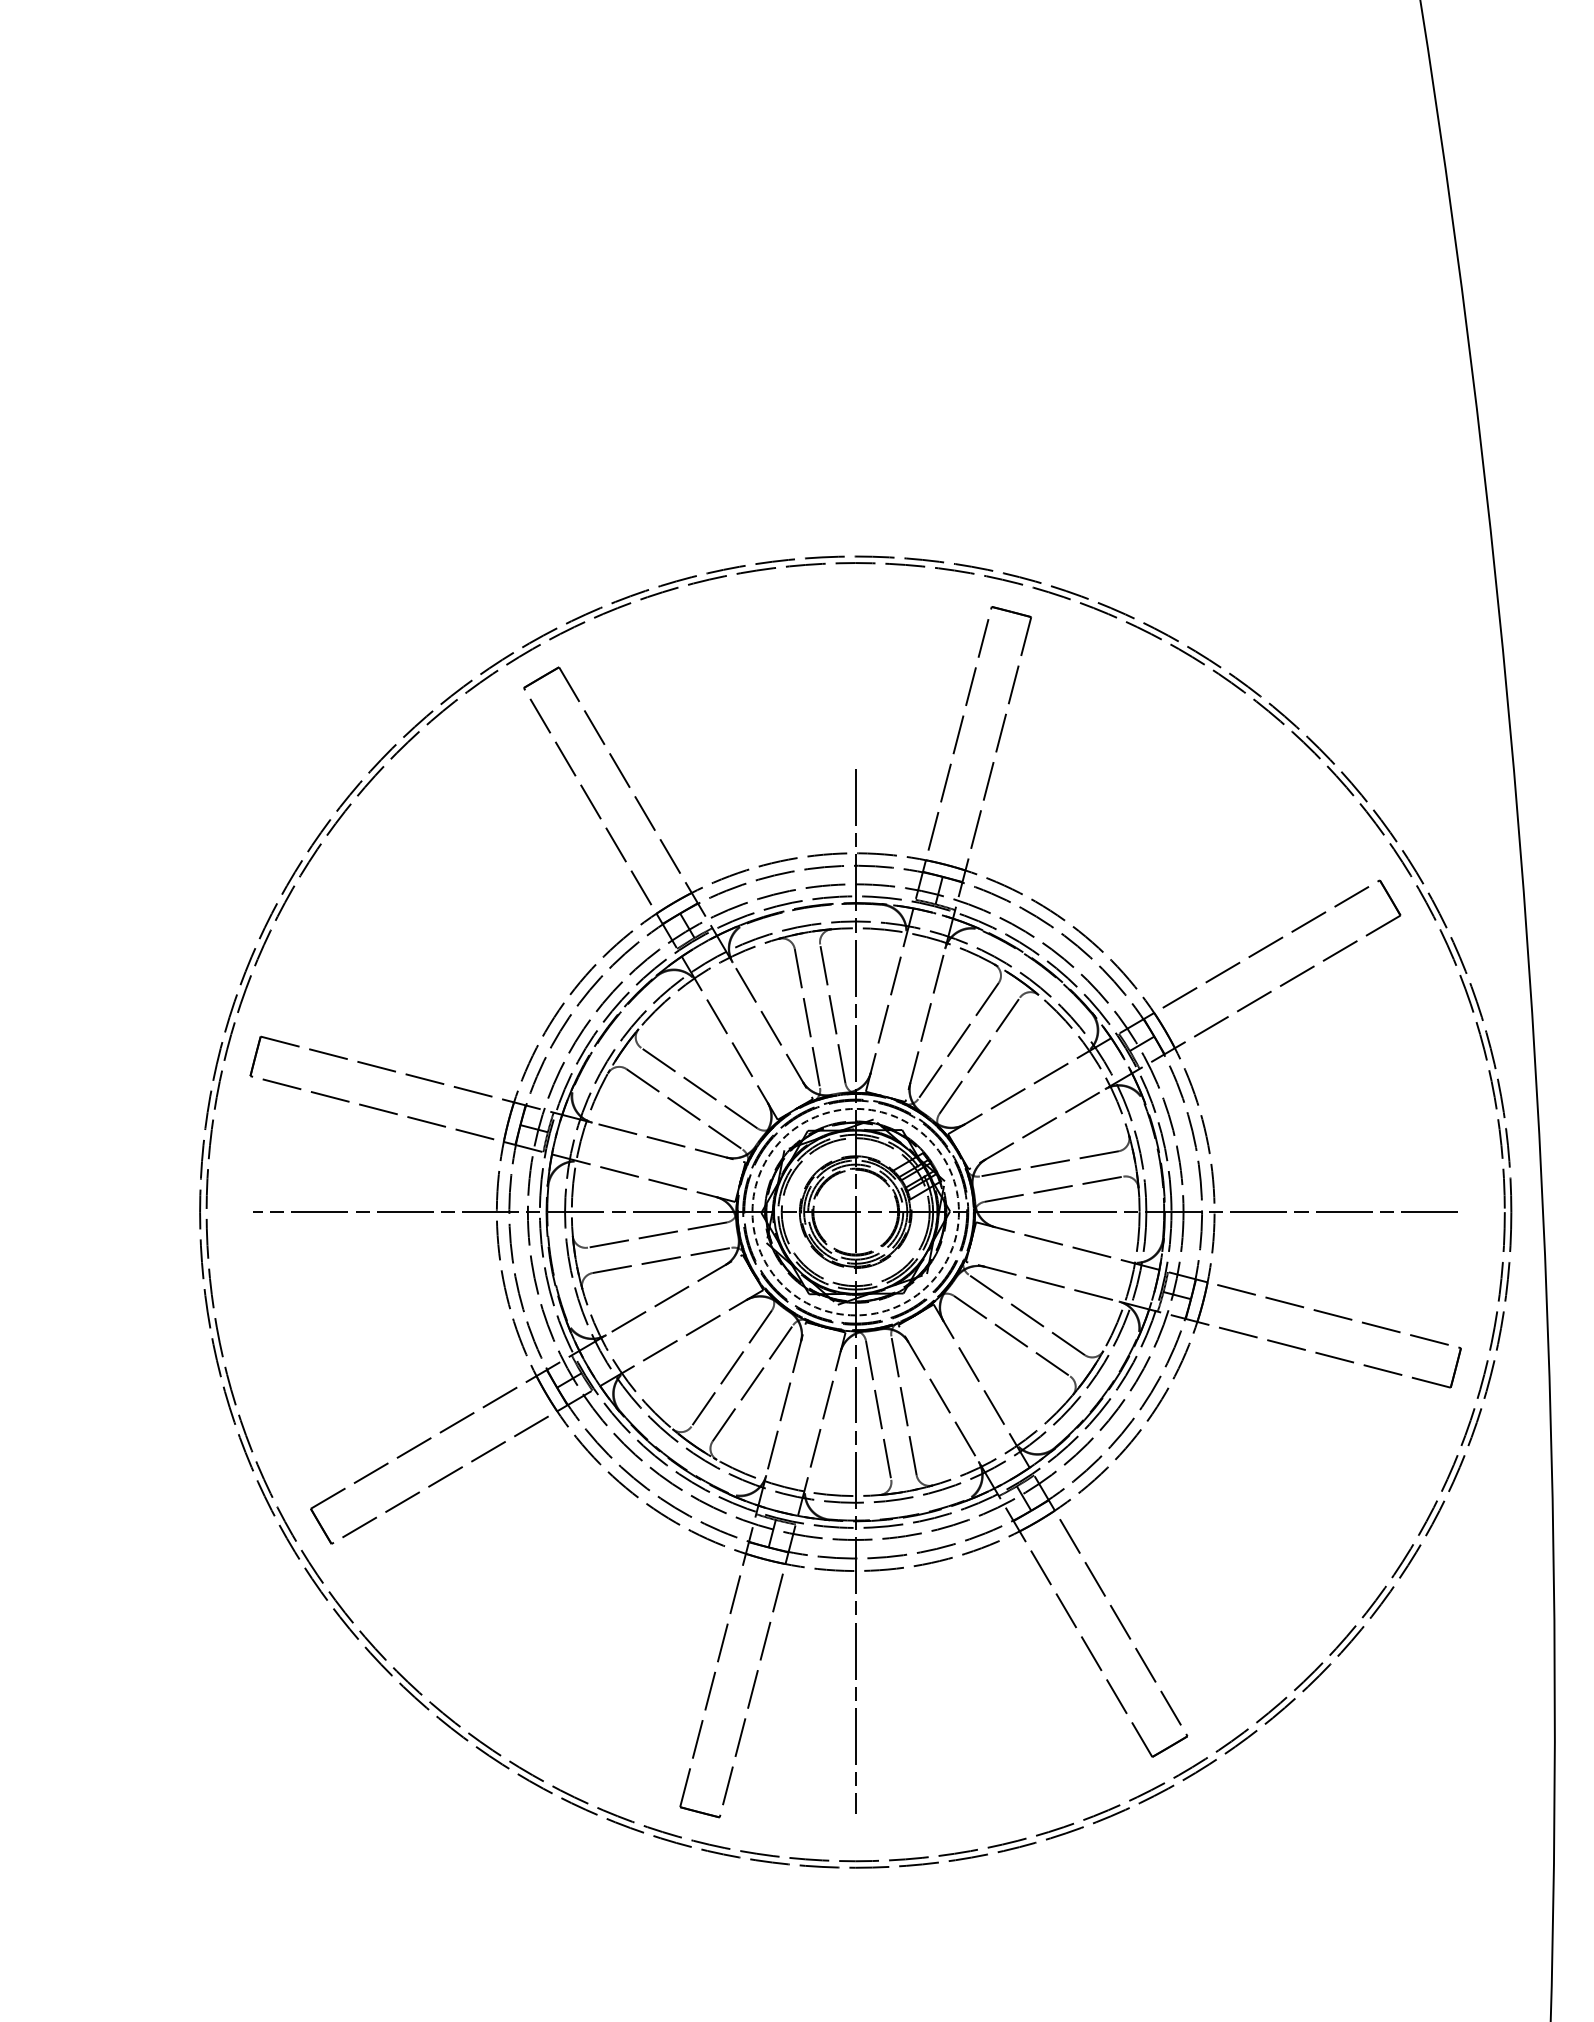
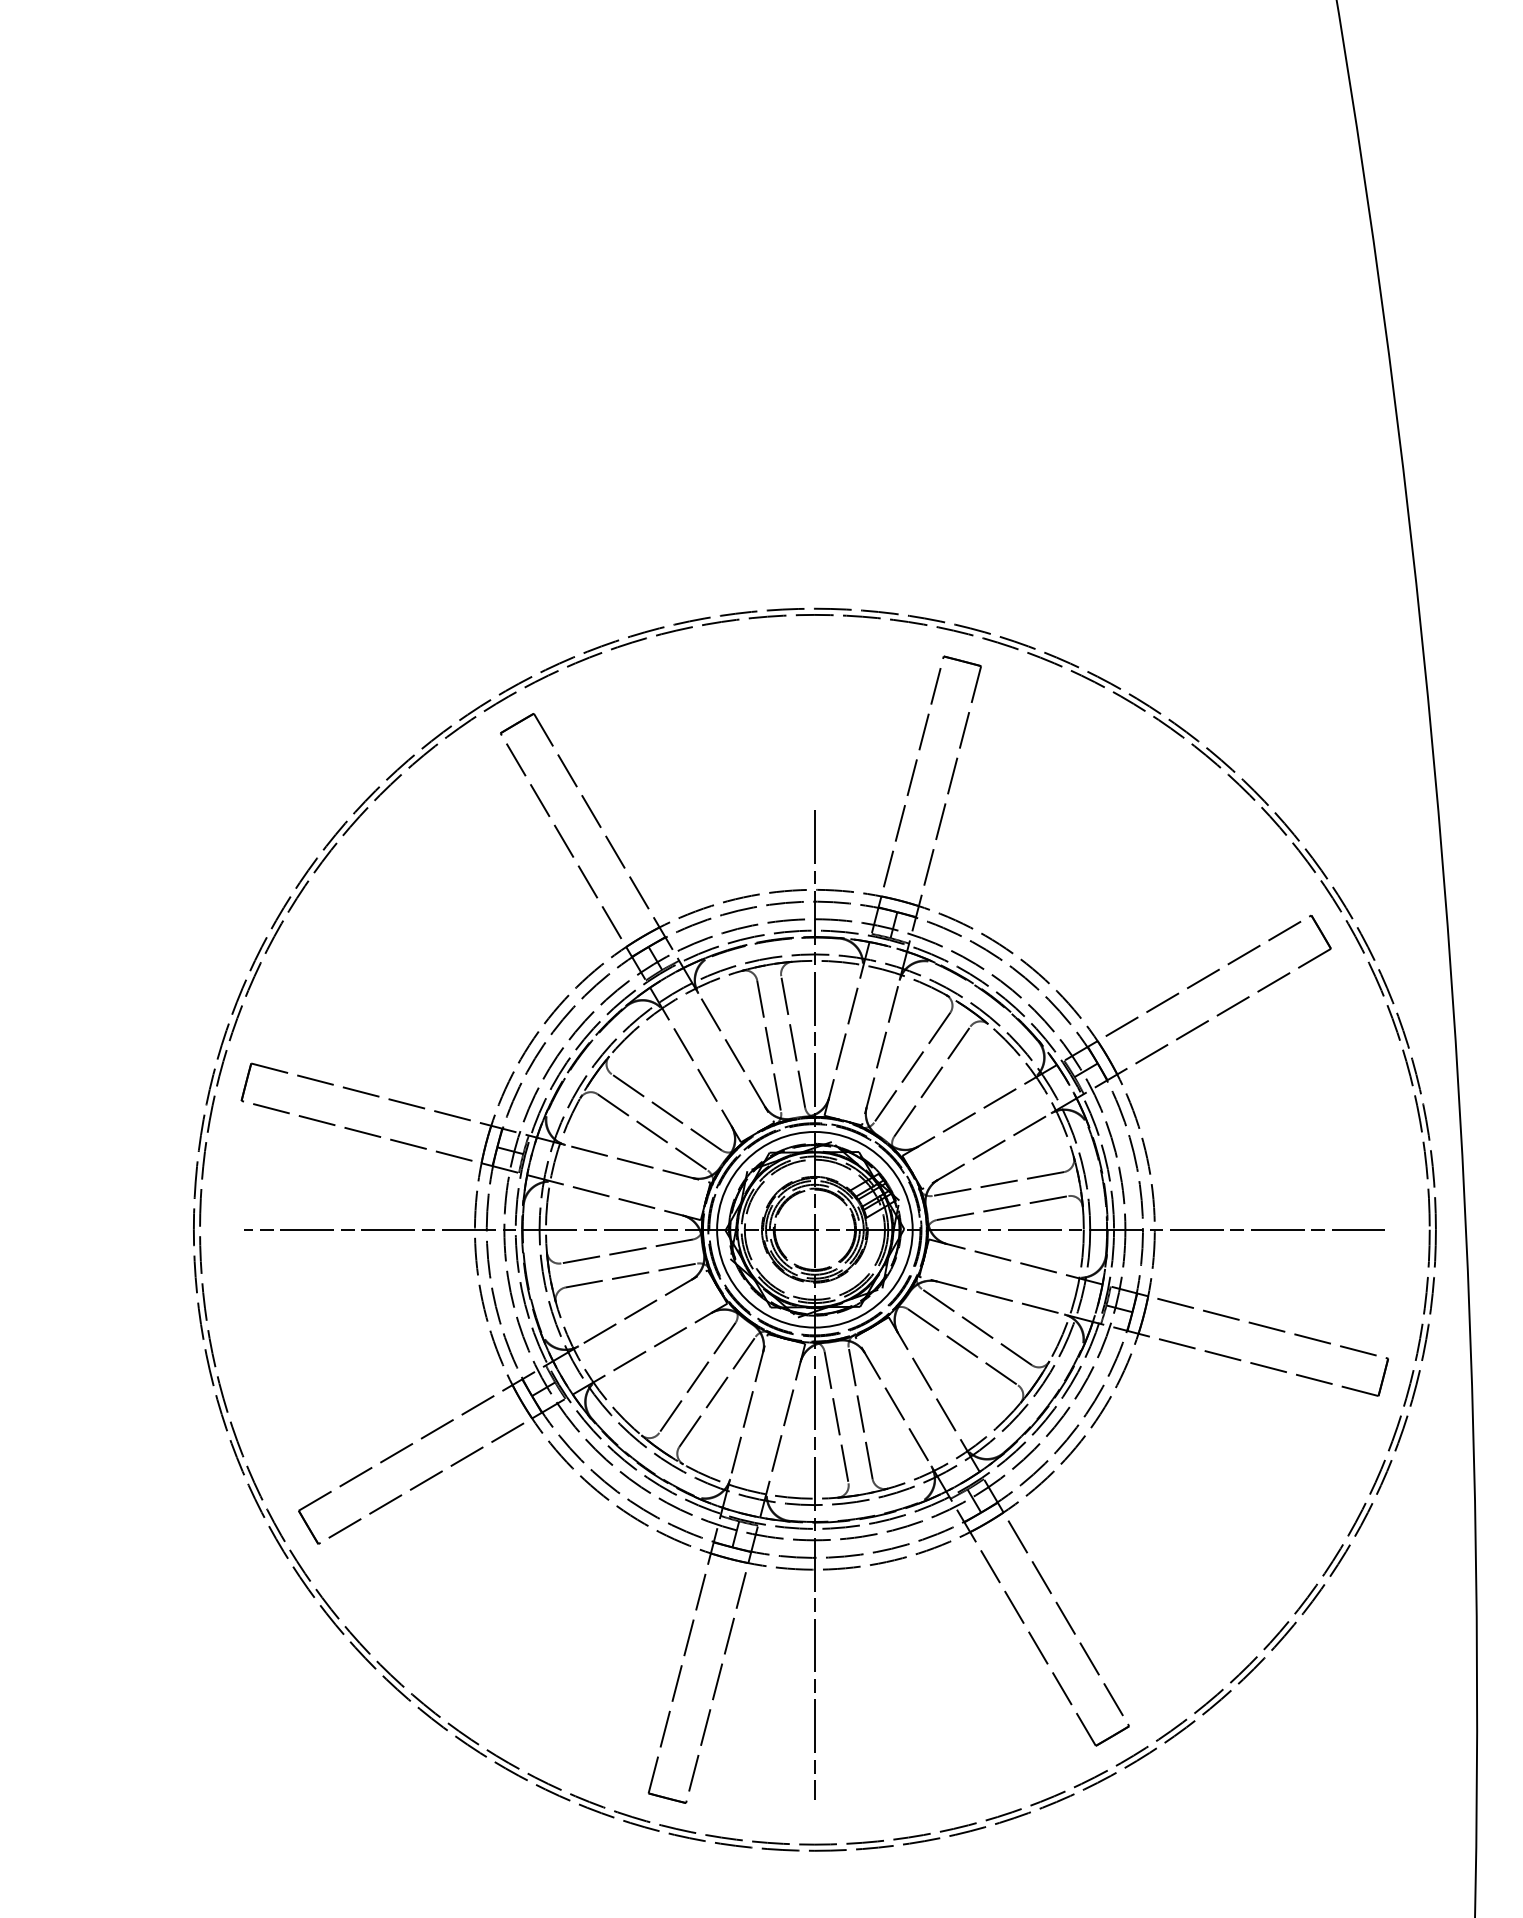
circle: (855, 1211) -> (814, 1229), dashed -> solid

